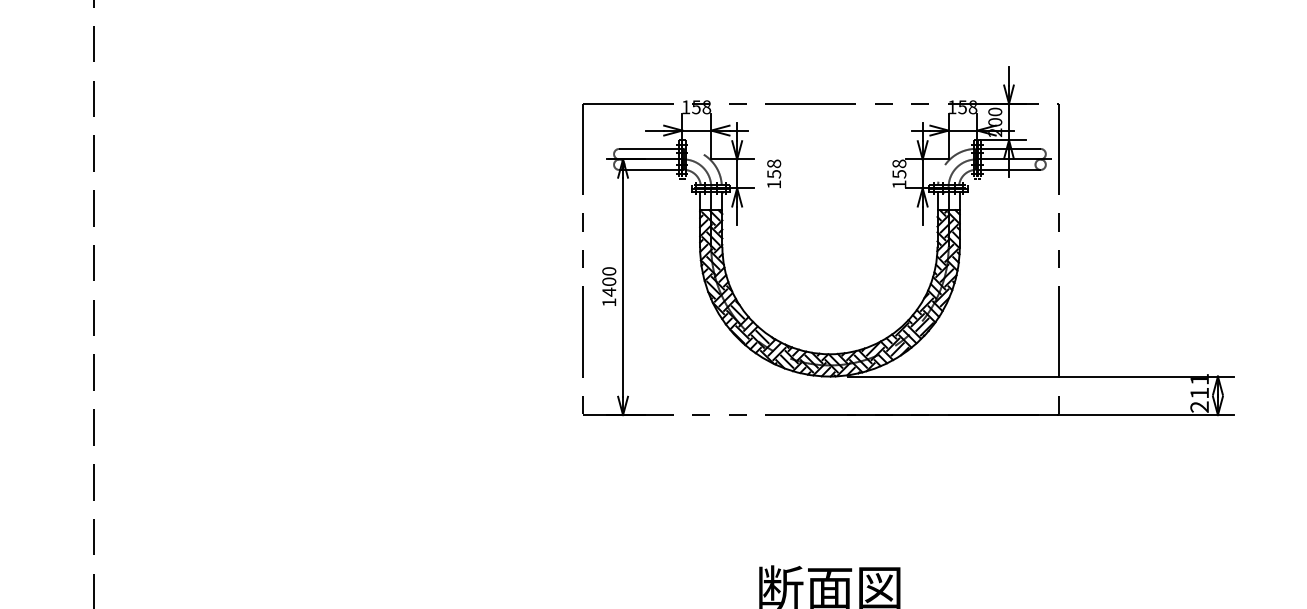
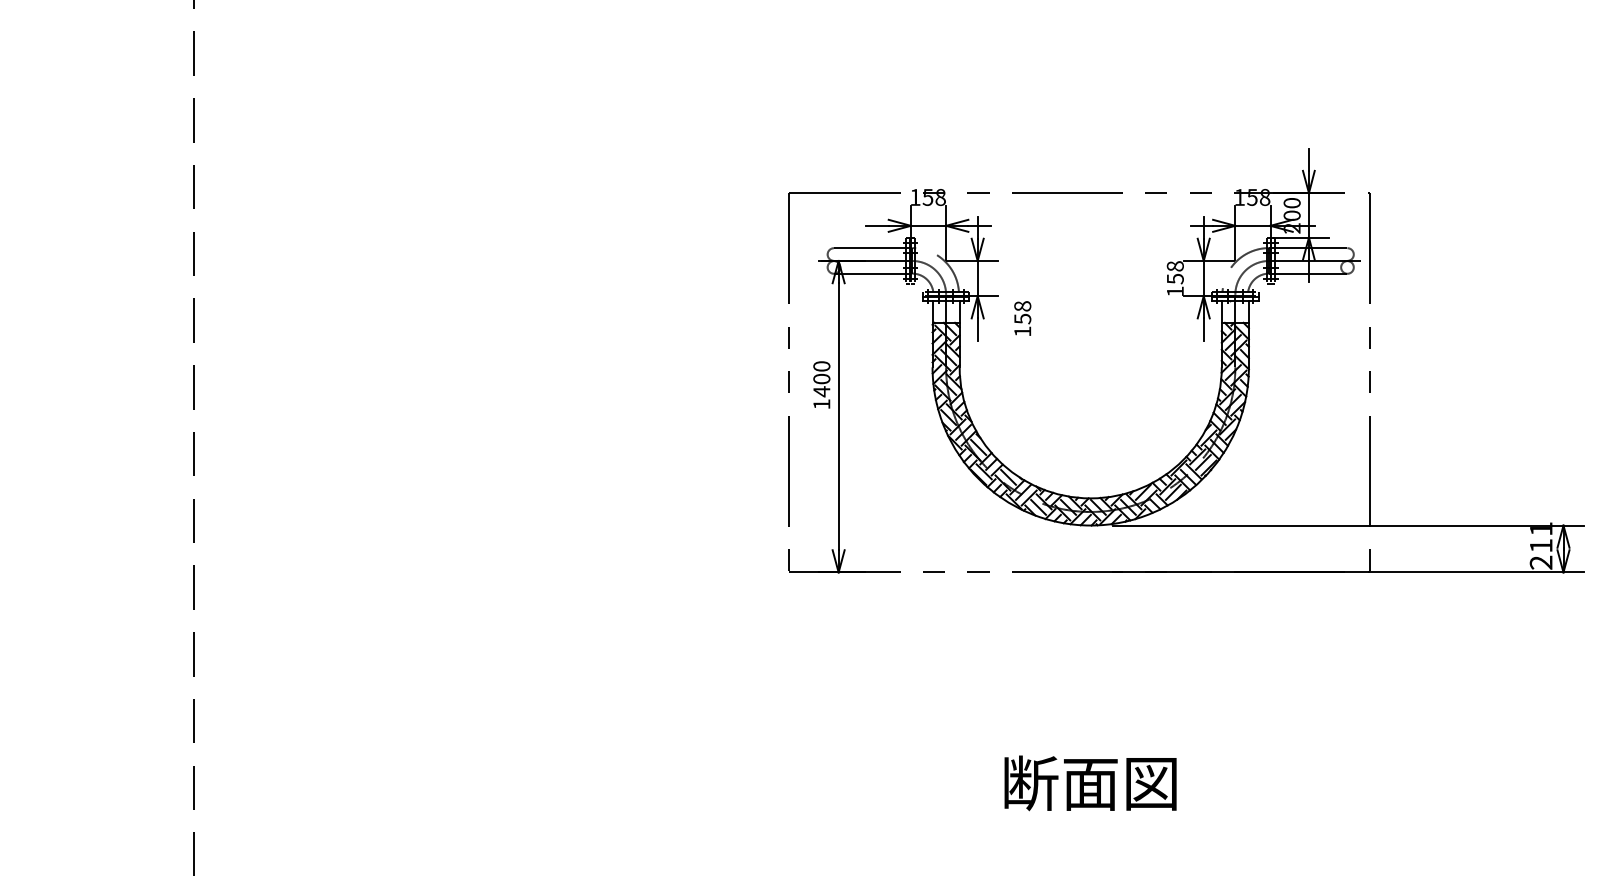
text: (773, 173) -> (1022, 318), moved
text: (608, 286) -> (821, 384), moved

